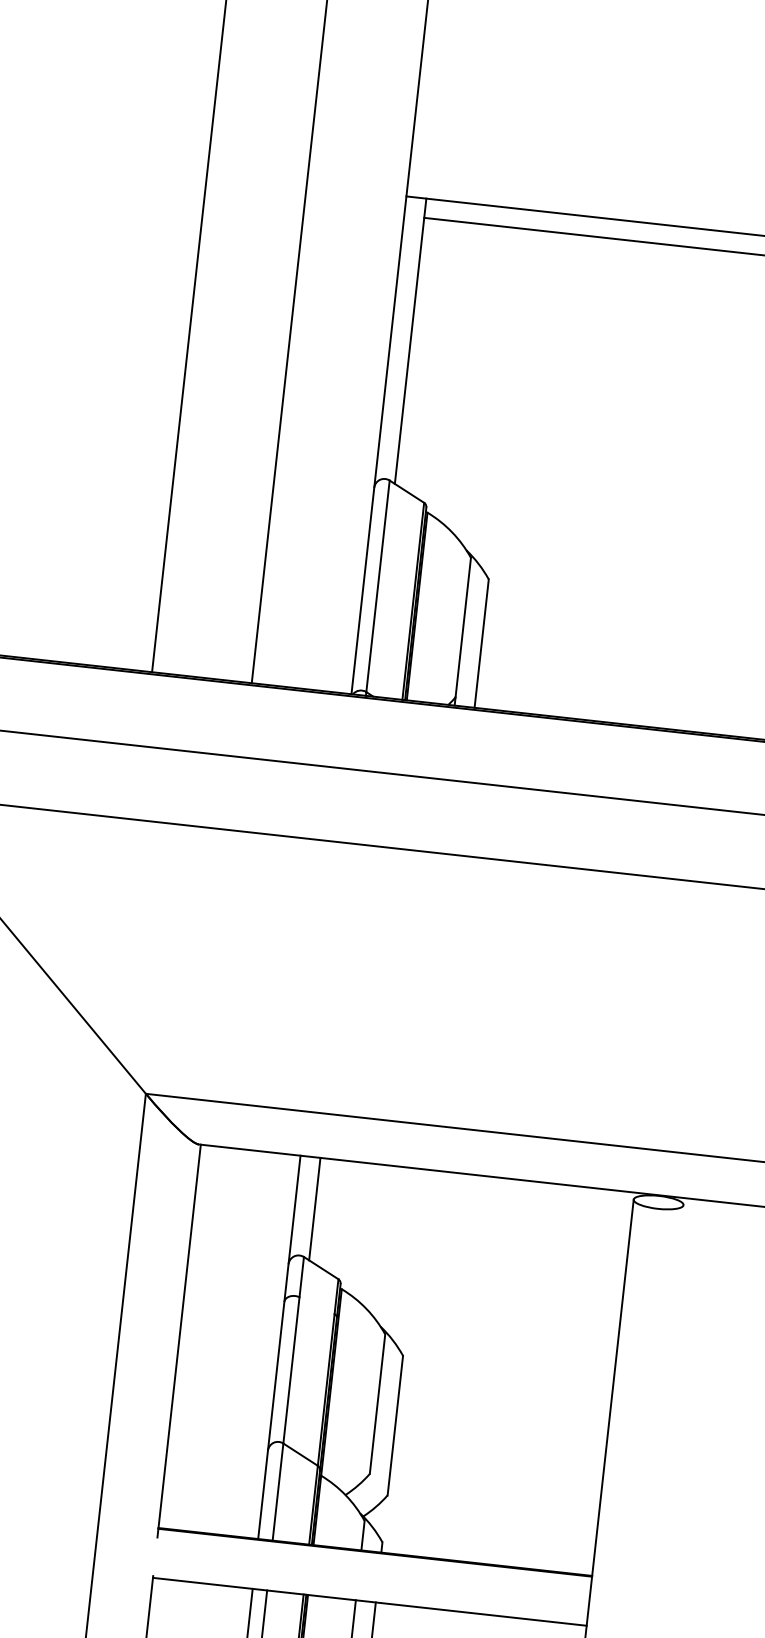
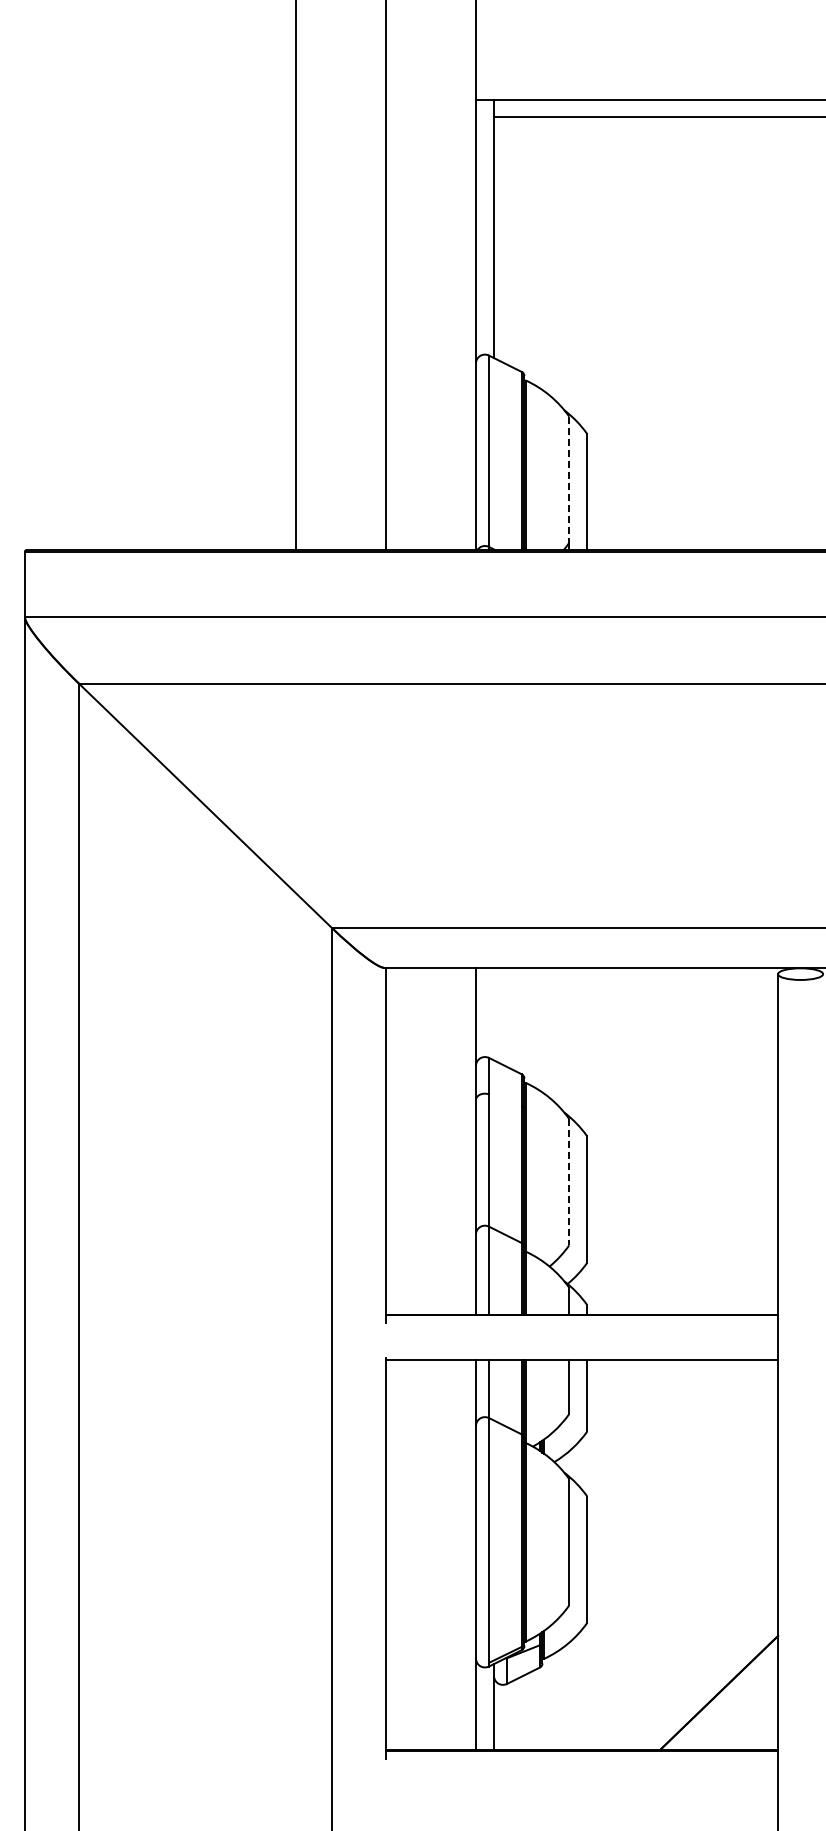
line: (463, 628) -> (569, 480), solid -> dashed
line: (314, 1208) -> (493, 1013), removed
line: (377, 1404) -> (569, 1182), solid -> dashed

